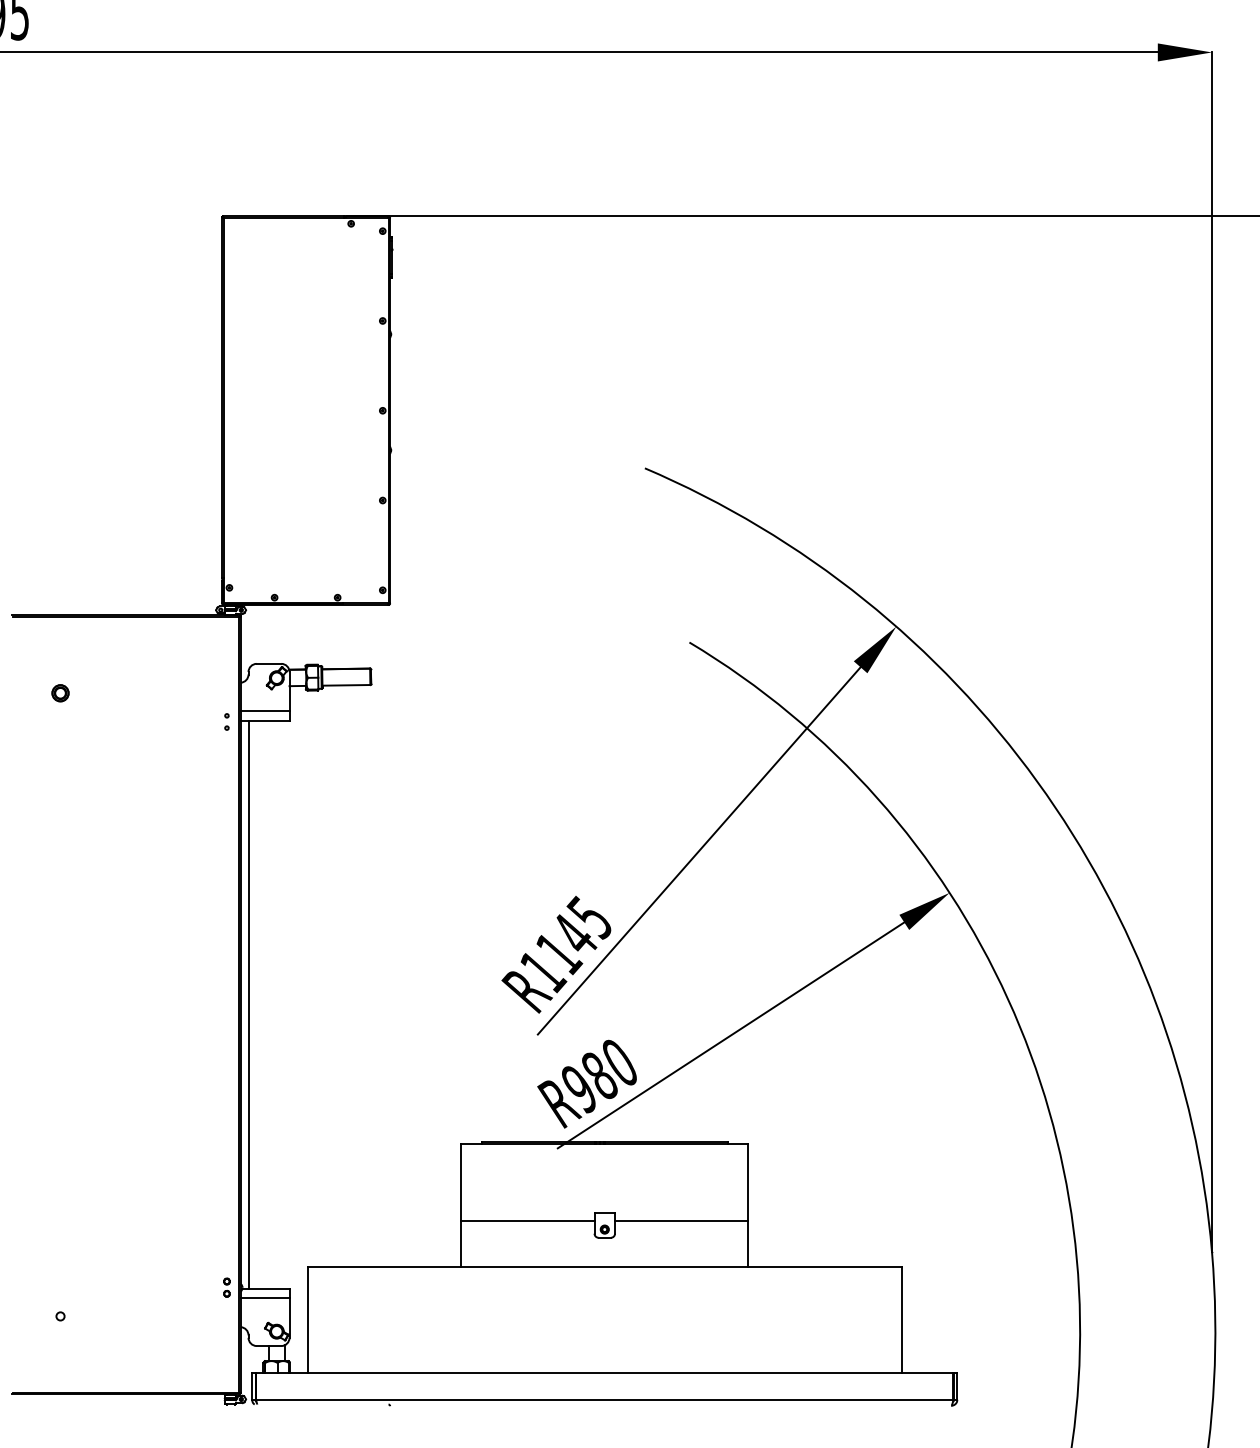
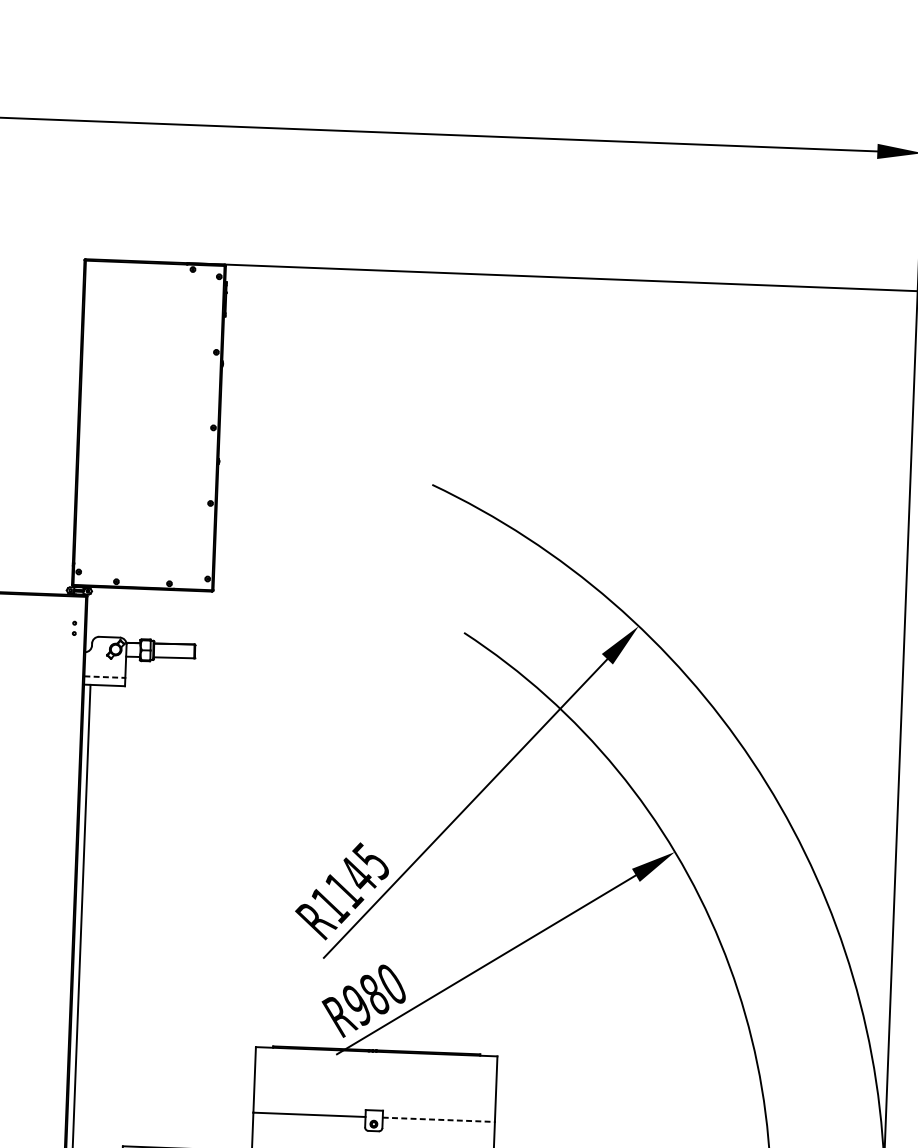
line: (265, 711) -> (105, 677), solid -> dashed
part: (226, 721) -> (74, 627), moved
line: (681, 1221) -> (438, 1119), solid -> dashed

